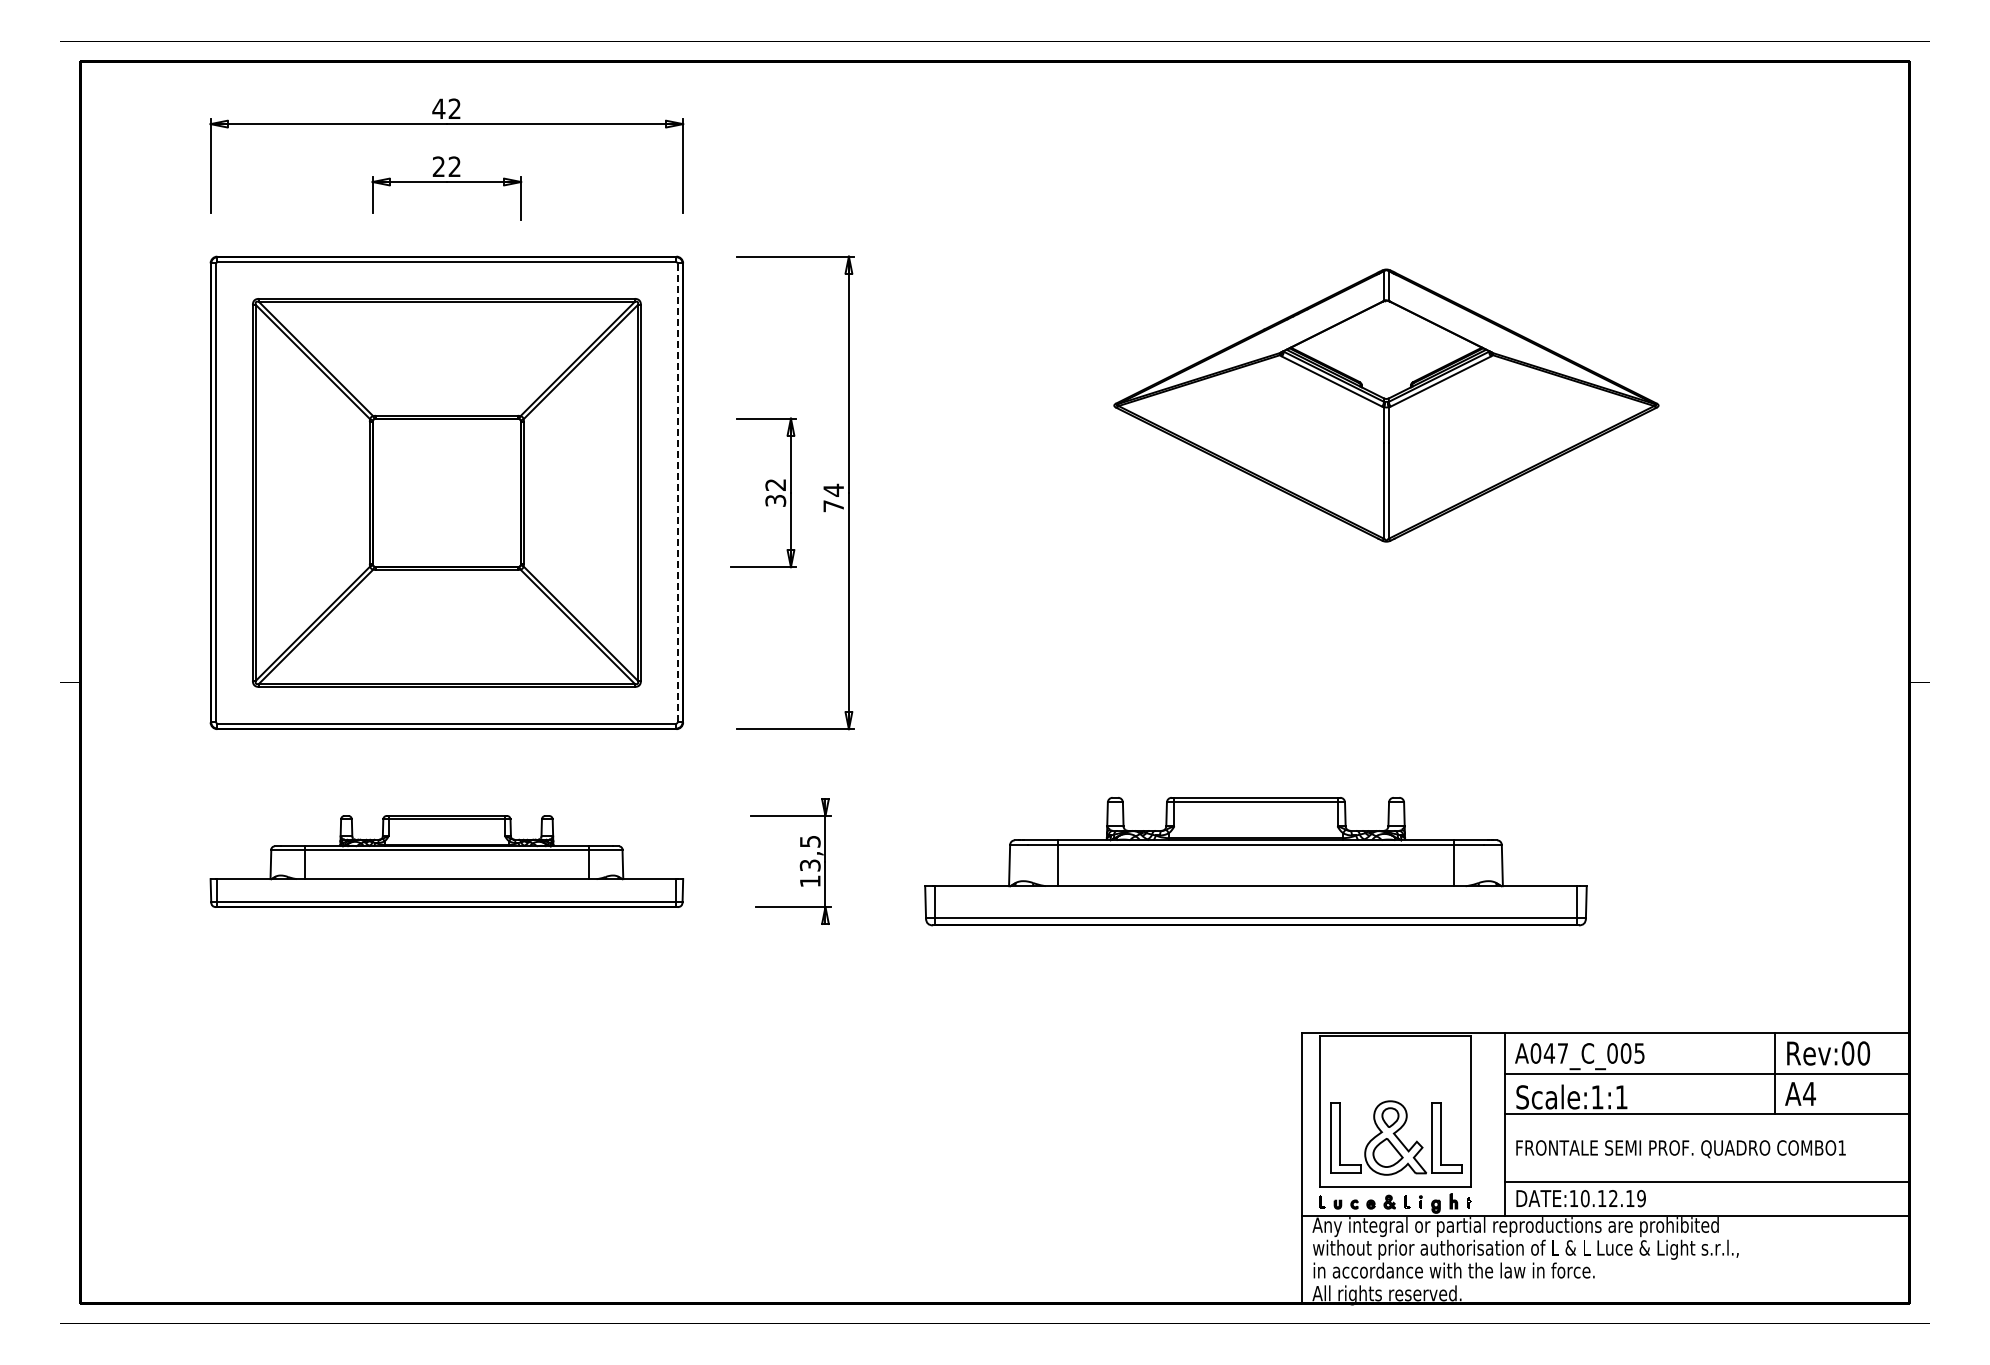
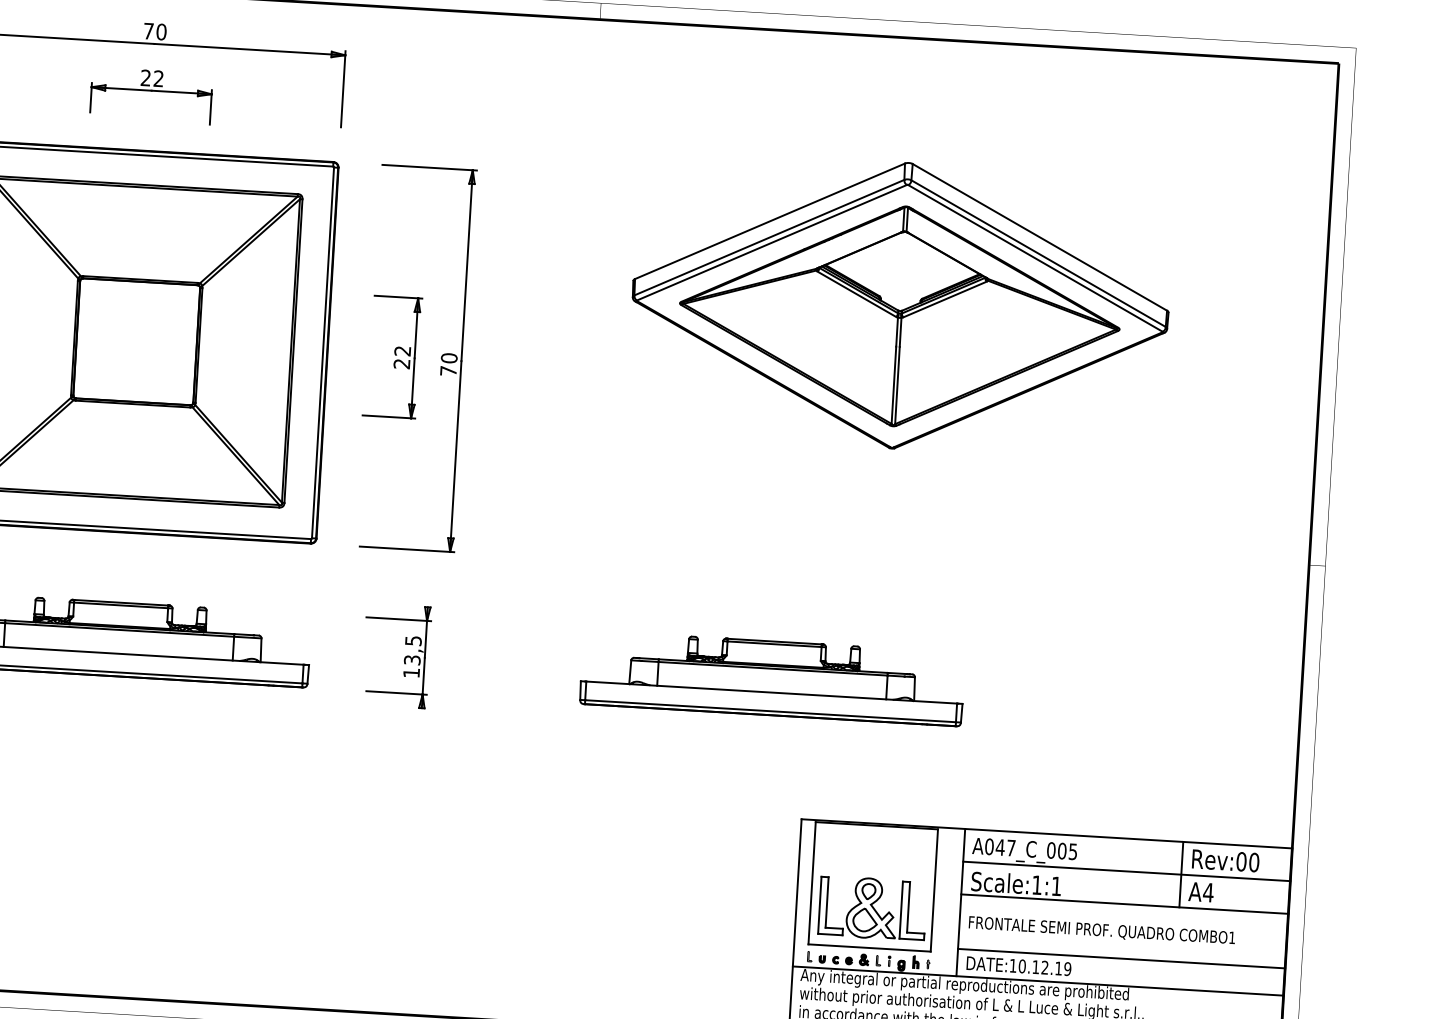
text: (446, 108) -> (154, 31), 42 -> 70
part: (1386, 392) -> (900, 305), added
text: (833, 489) -> (449, 357), 74 -> 70
line: (677, 492) -> (323, 352), dashed -> solid
text: (775, 500) -> (401, 363), 32 -> 22
part: (1255, 861) -> (772, 678), size x0.71

